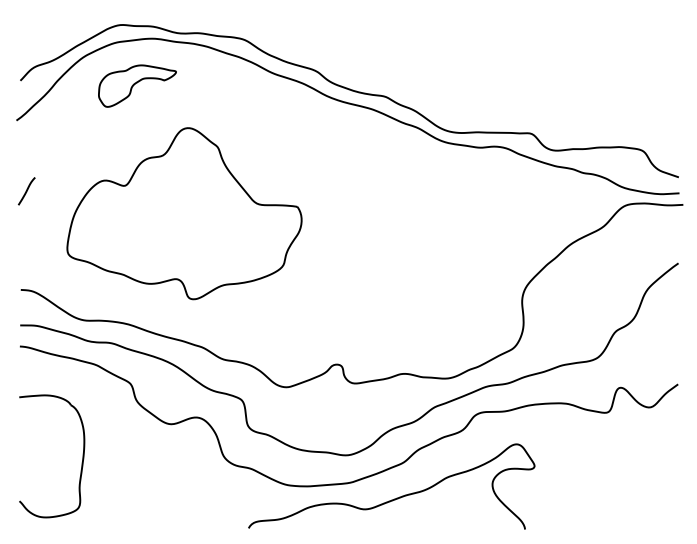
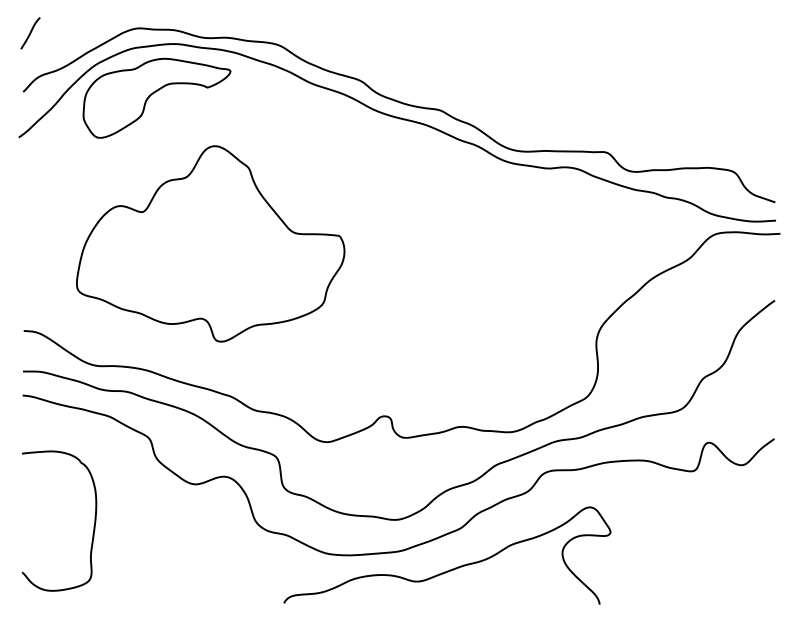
part: (137, 85) -> (156, 97), size x1.67
line: (26, 191) -> (30, 33), moved

